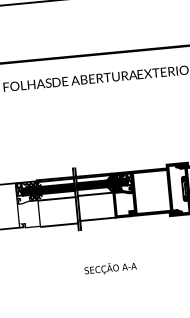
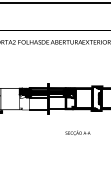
text: (109, 267) -> (77, 132), moved

